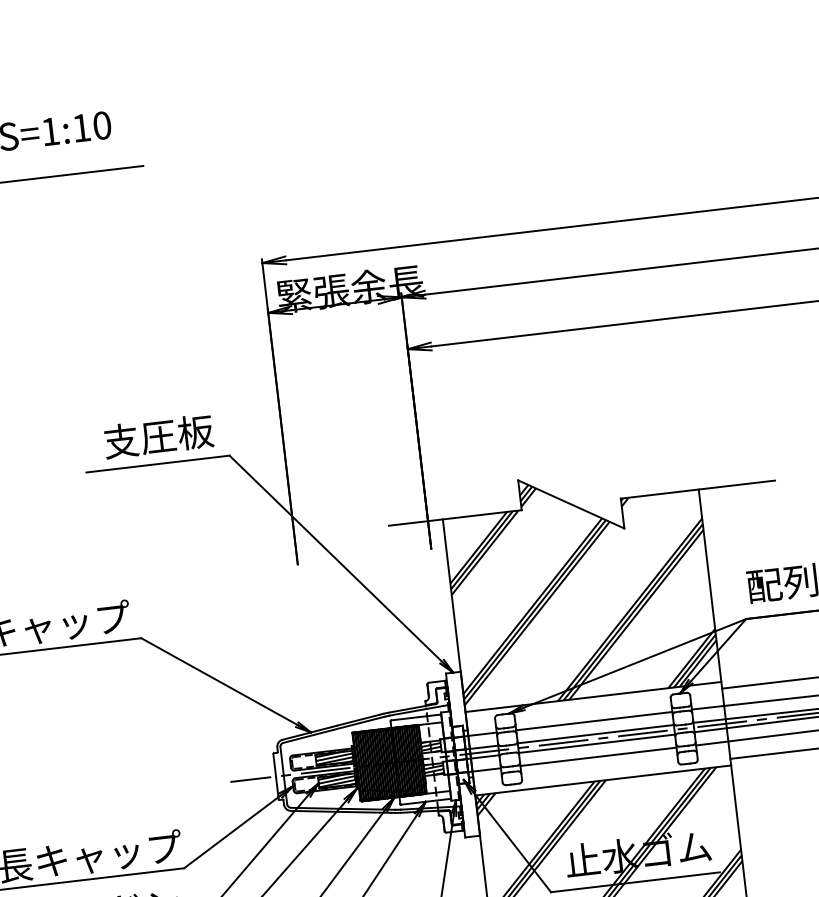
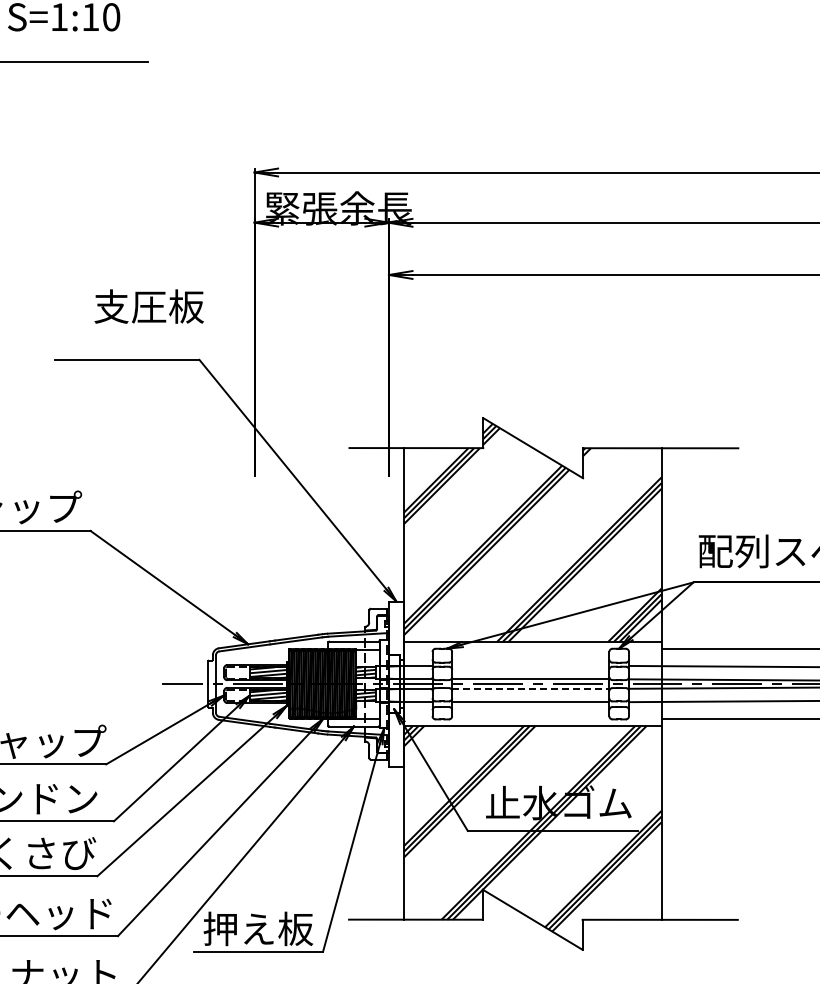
text: (157, 436) -> (148, 306), moved
line: (594, 721) -> (530, 666), removed
line: (596, 743) -> (530, 688), solid -> dashed

